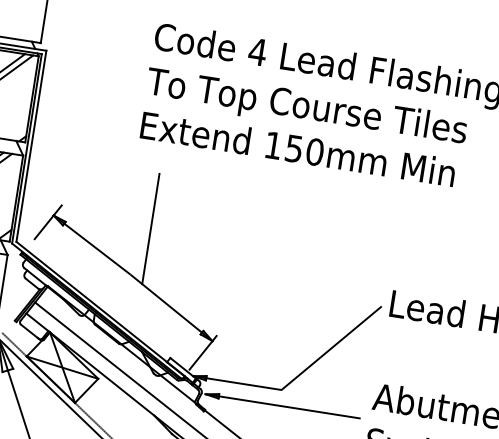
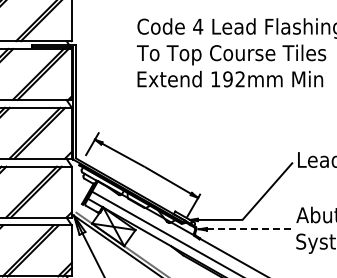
text: (305, 150) -> (234, 79), 150mm -> 192mm
line: (151, 228) -> (152, 138), removed
line: (290, 407) -> (249, 229), solid -> dashed

